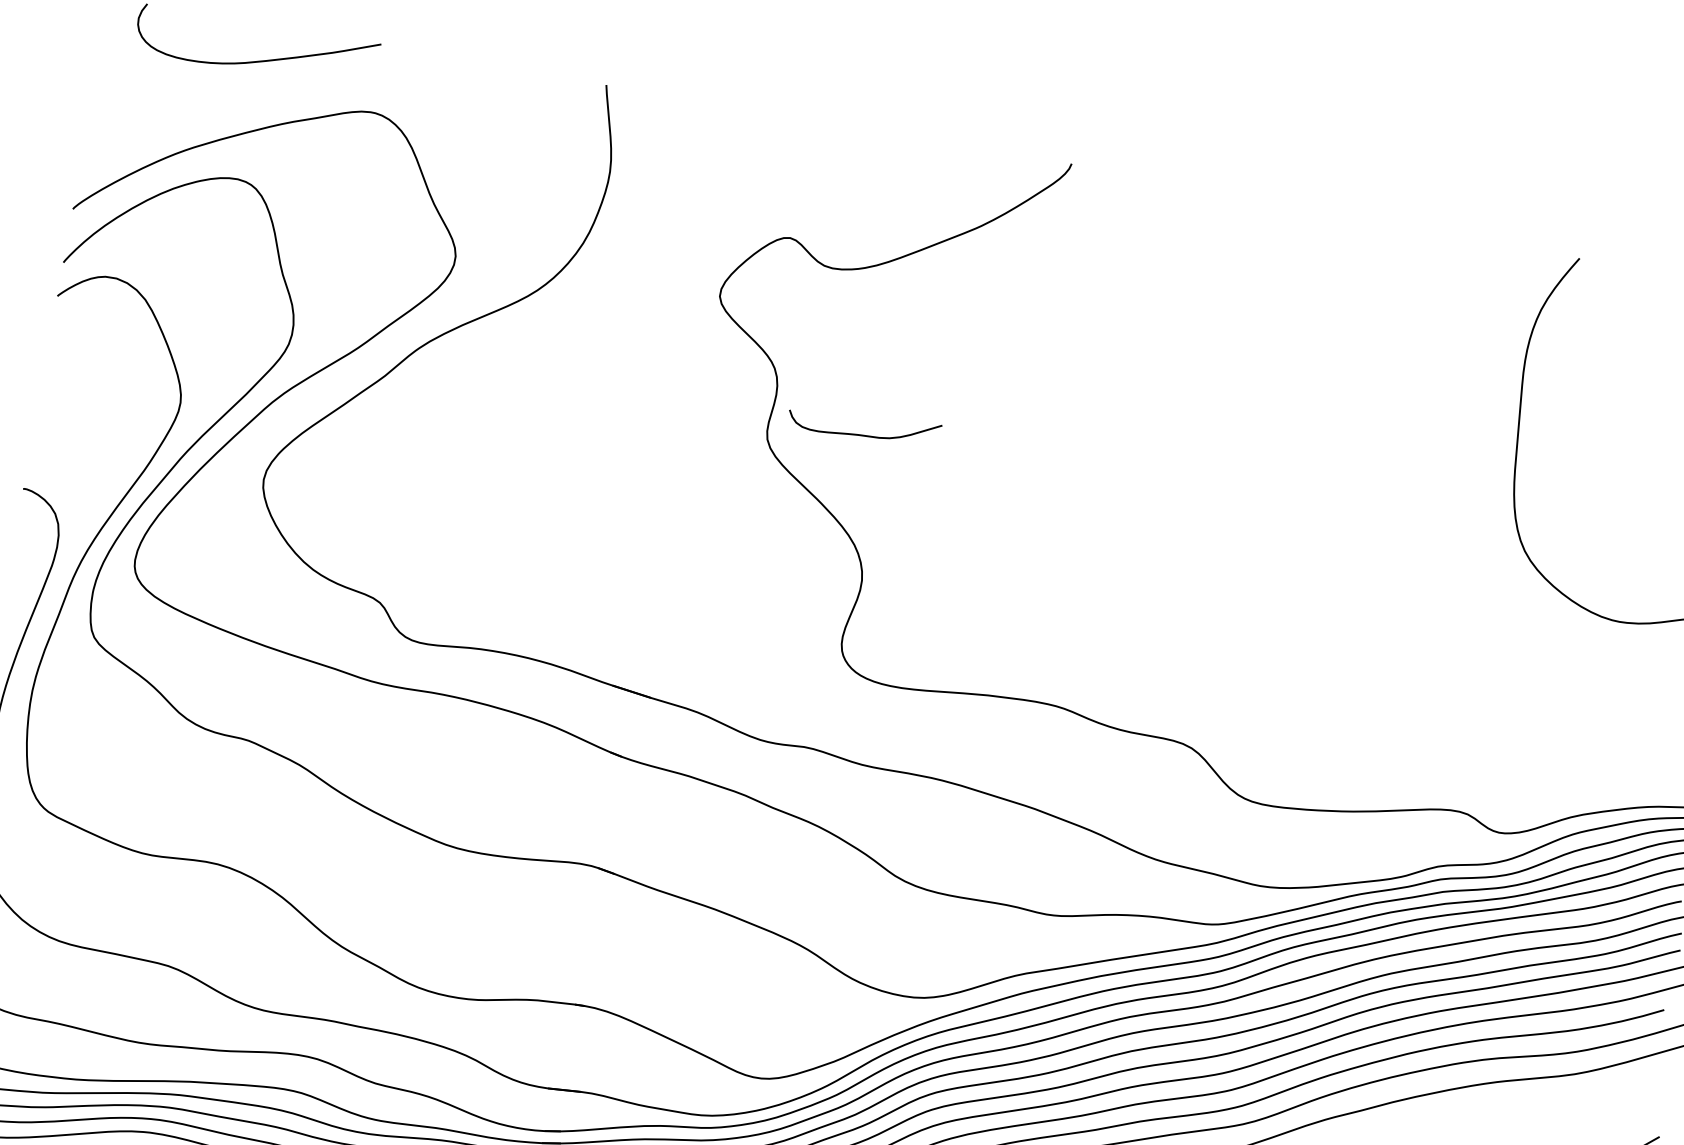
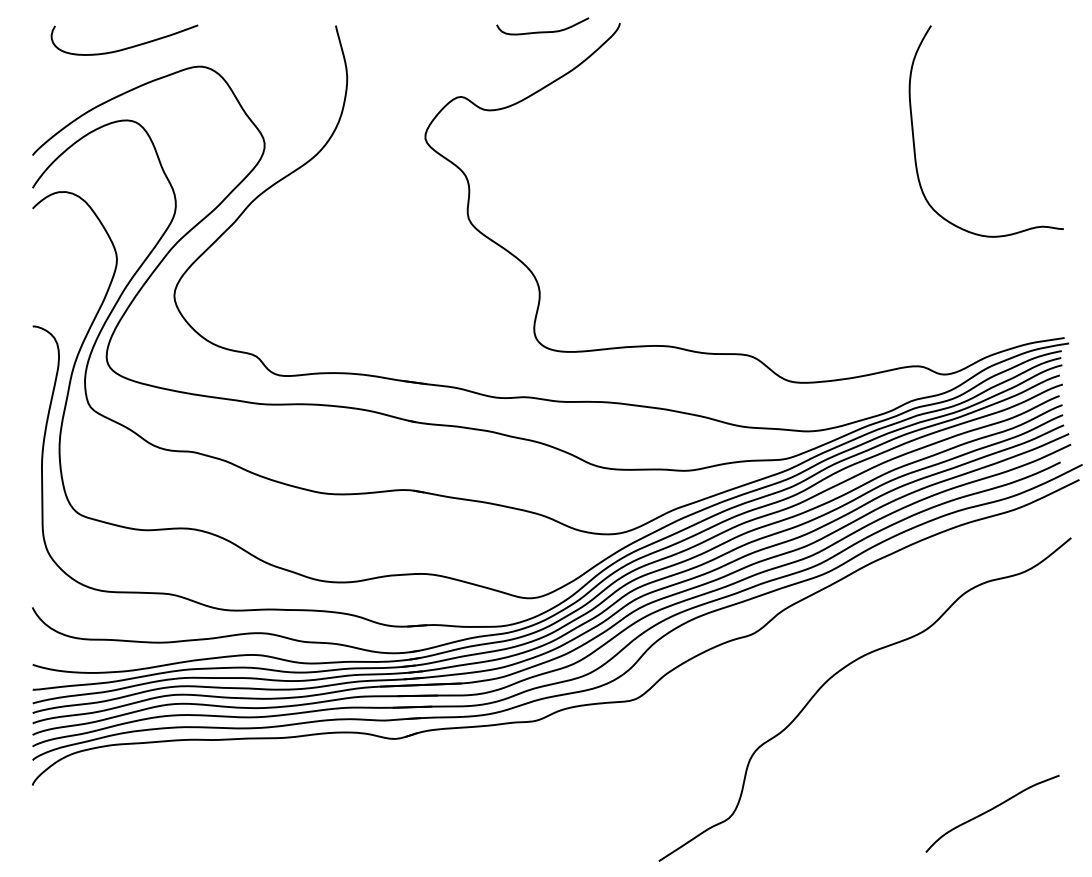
curve: (862, 434) -> (542, 31), moved

